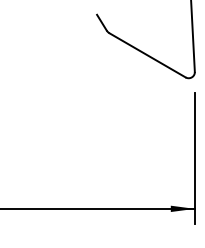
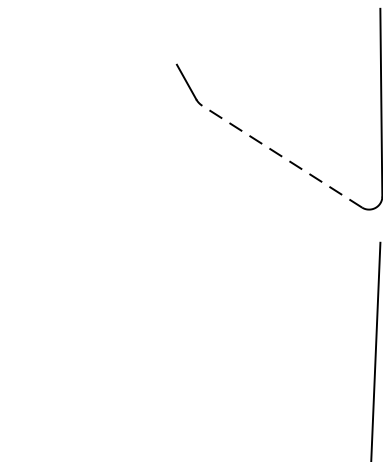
line: (147, 55) -> (281, 156), solid -> dashed

